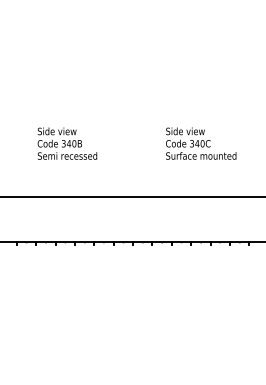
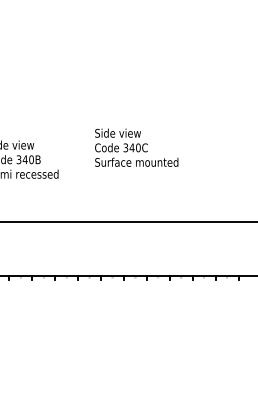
text: (201, 143) -> (137, 147), moved

